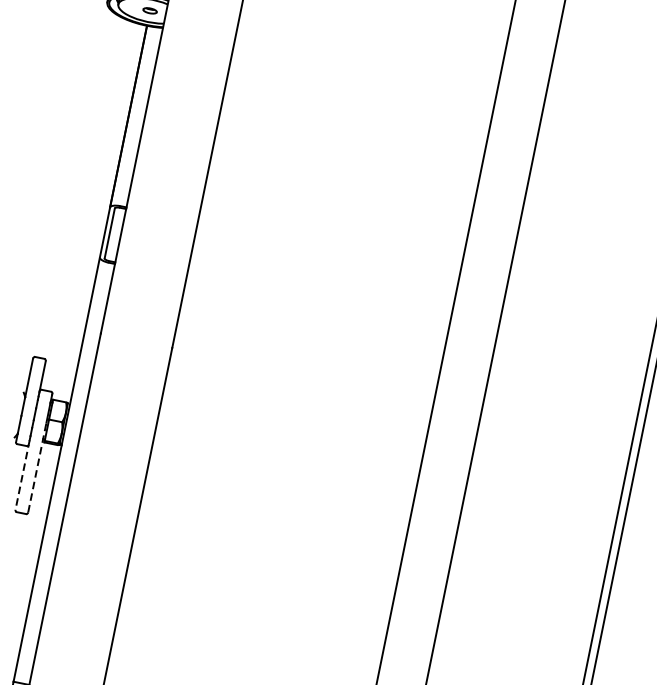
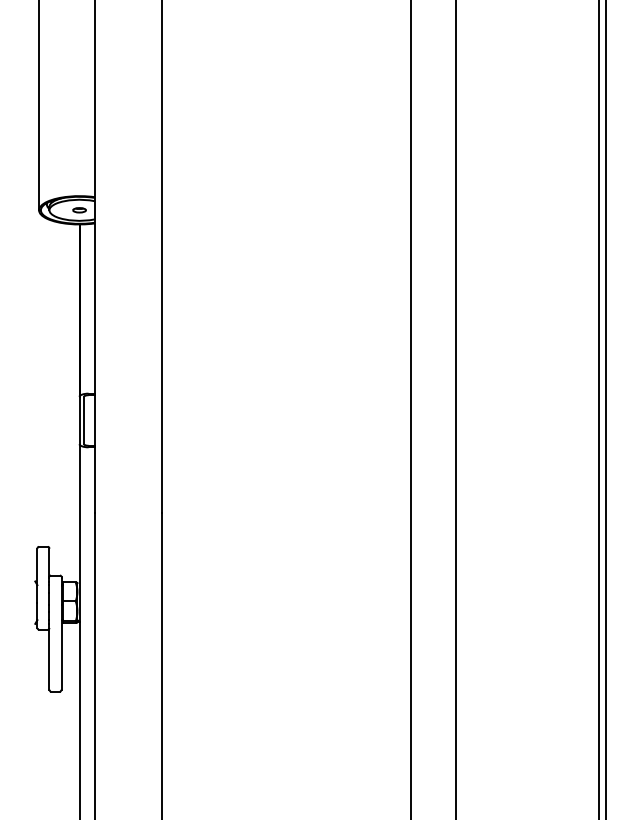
line: (37, 467) -> (61, 647), dashed -> solid
line: (22, 474) -> (49, 656), dashed -> solid

